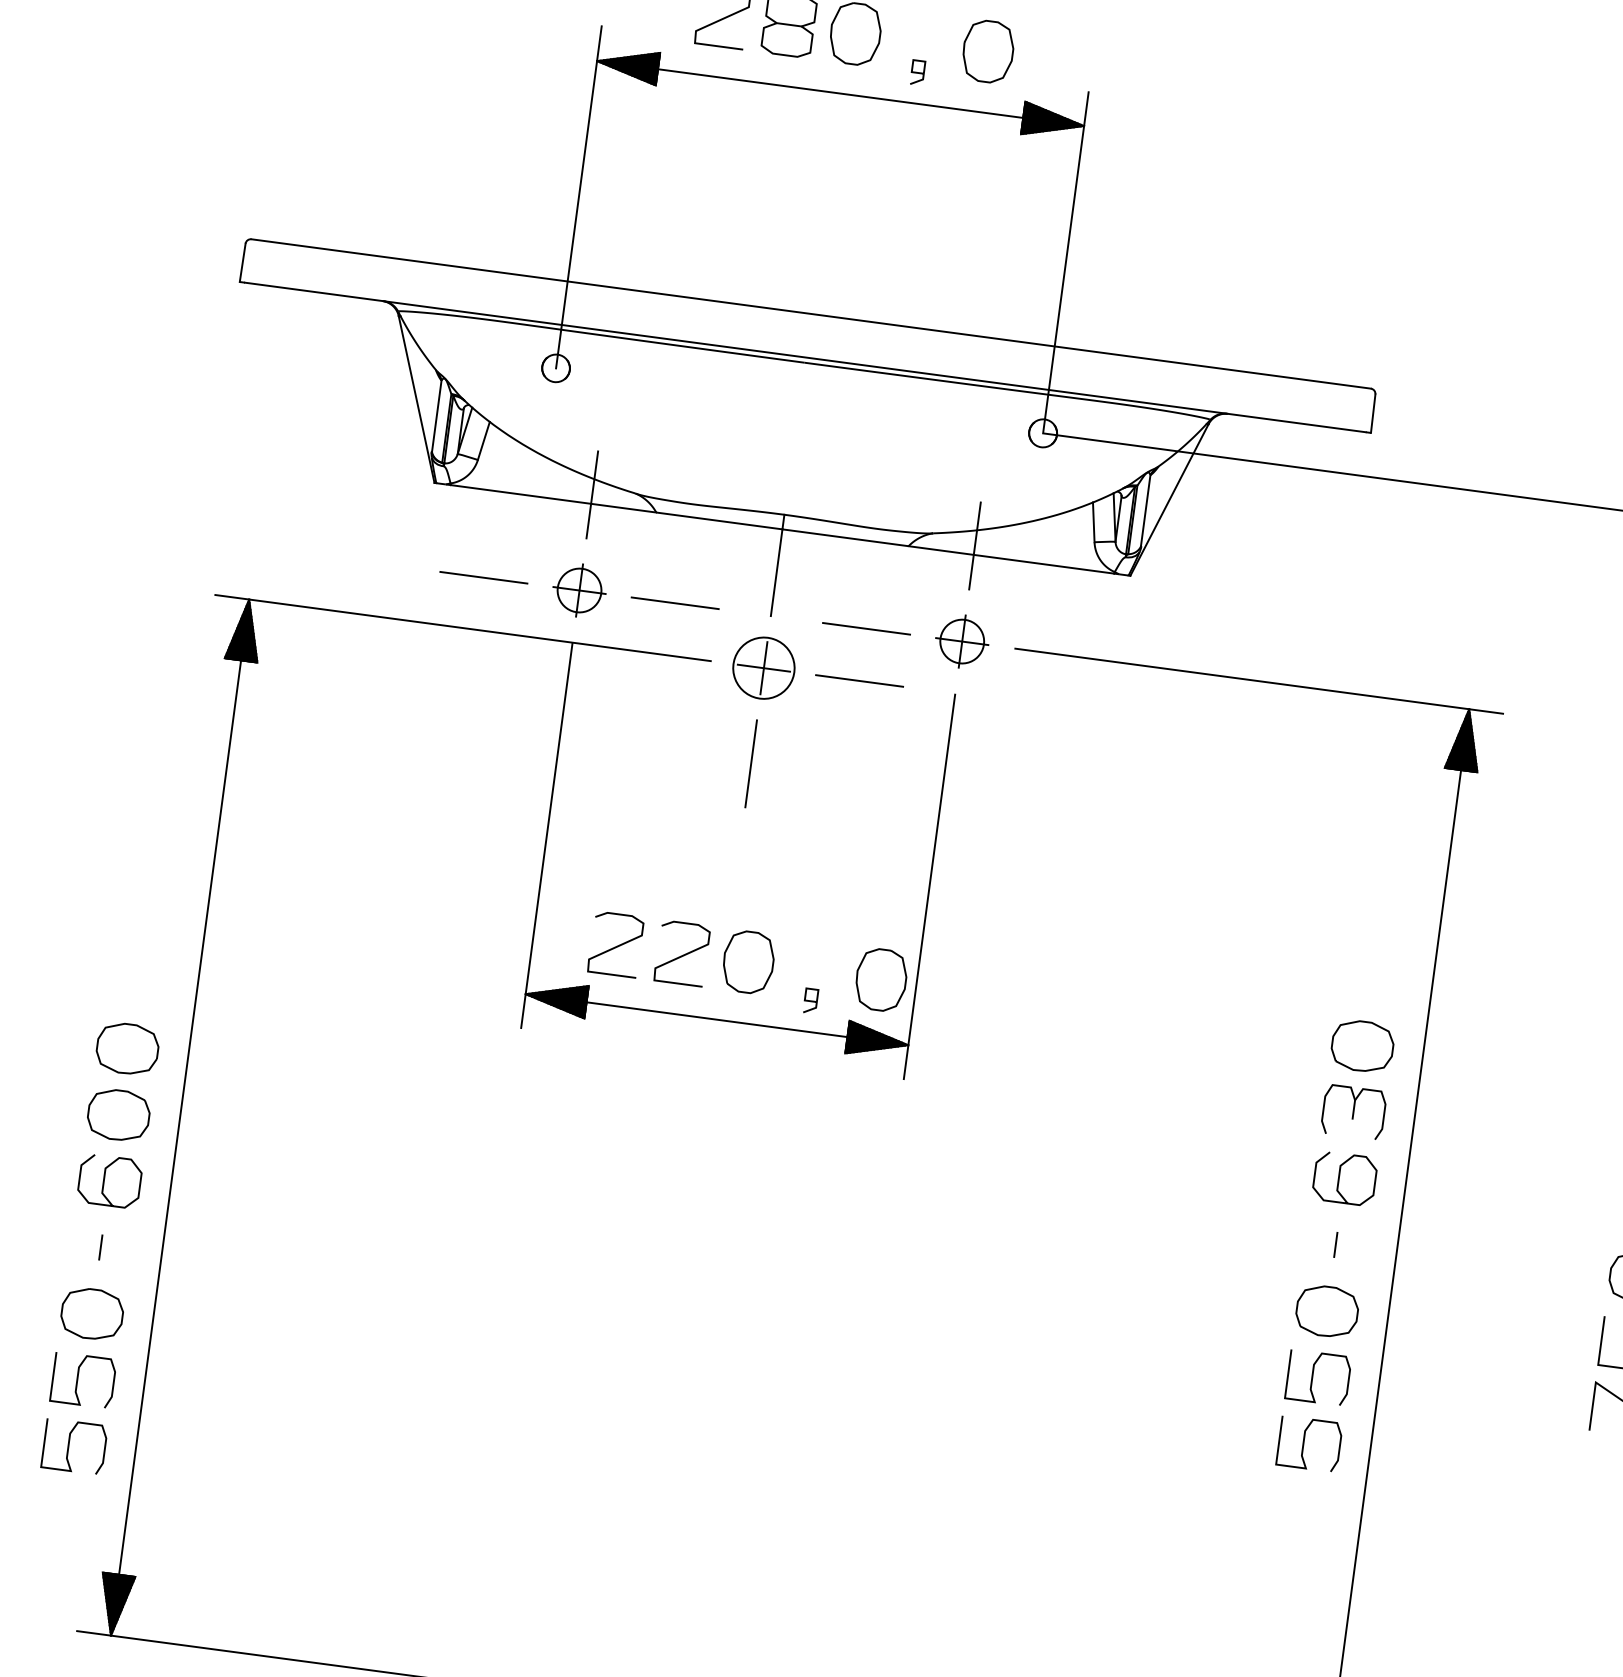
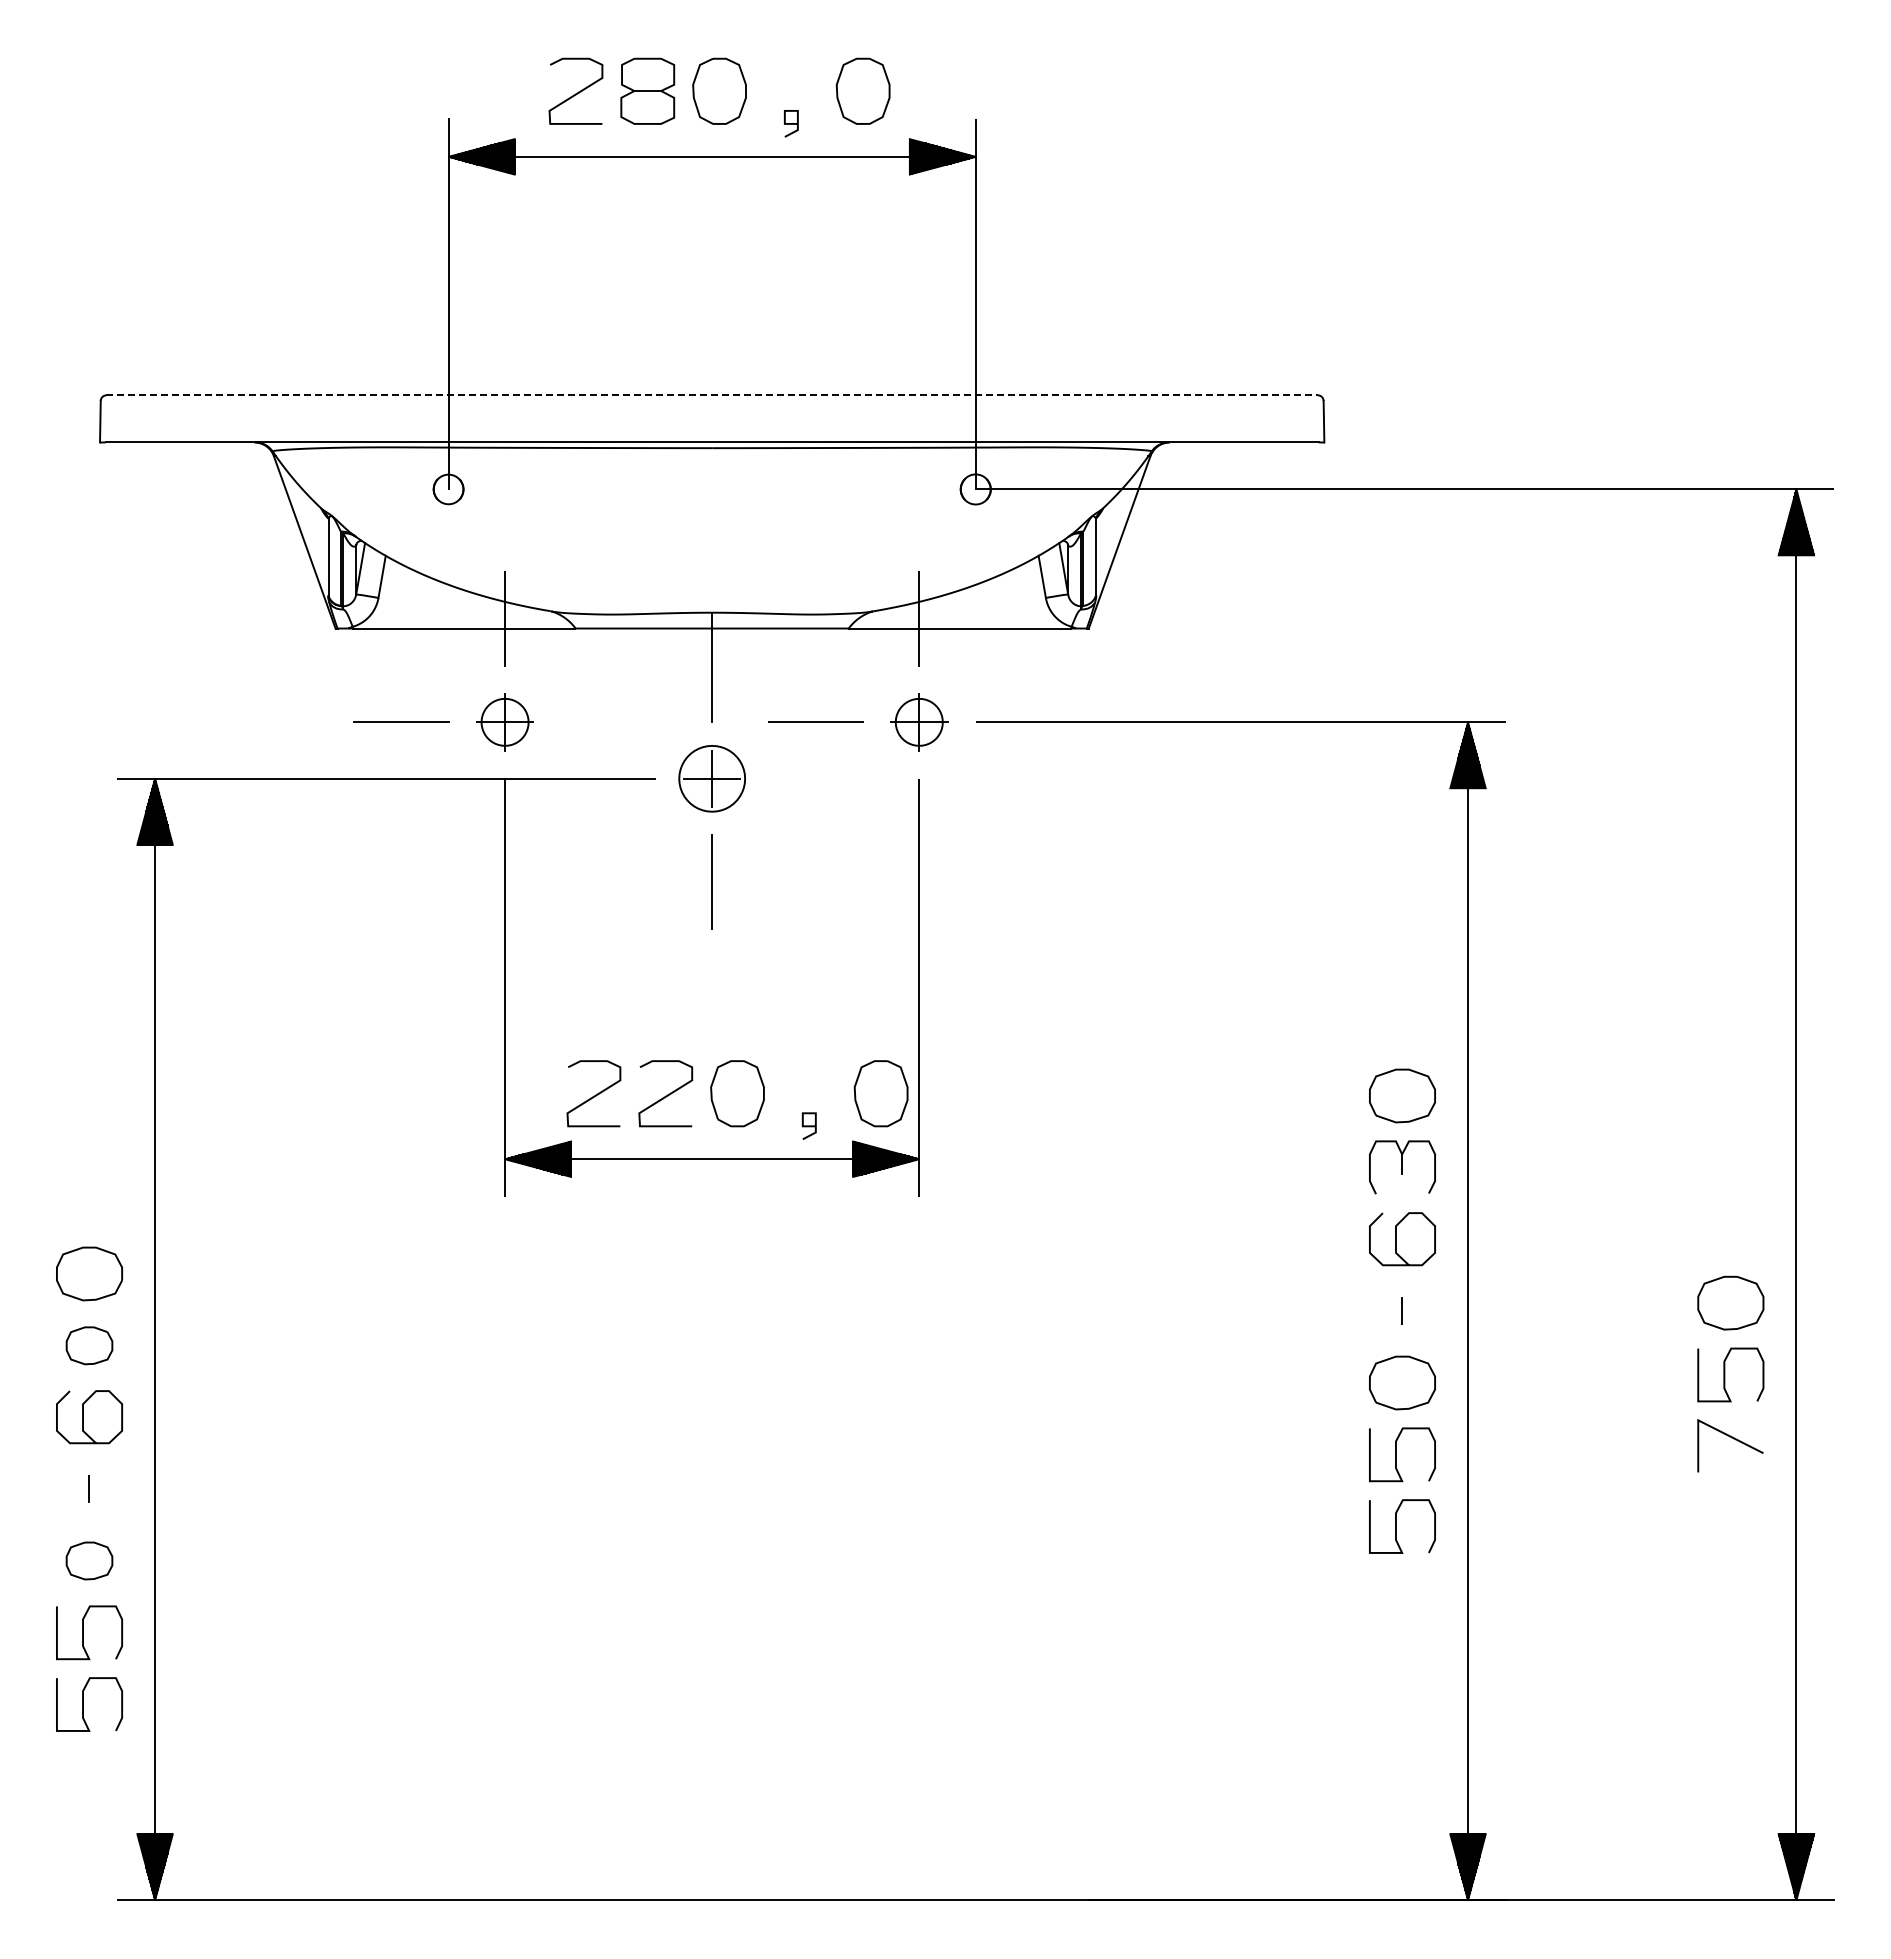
line: (811, 314) -> (712, 395), solid -> dashed
line: (675, 603) -> (608, 722), removed
line: (859, 680) -> (815, 778), removed
part: (118, 1115) -> (89, 1345), size x0.7
part: (92, 1313) -> (89, 1560), size x0.7

